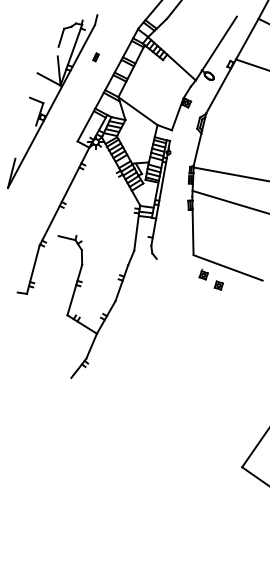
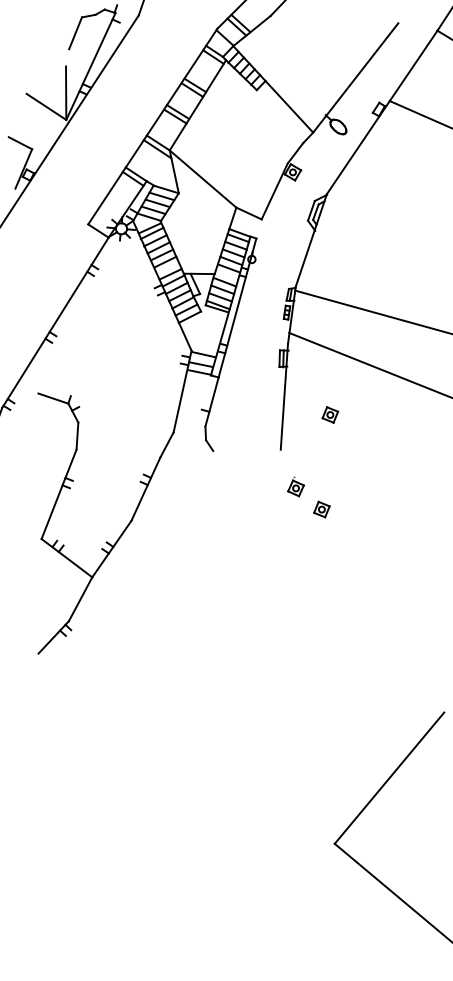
part: (95, 57) -> (134, 74), removed
part: (218, 233) -> (329, 414), added
line: (227, 267) -> (340, 478), removed

